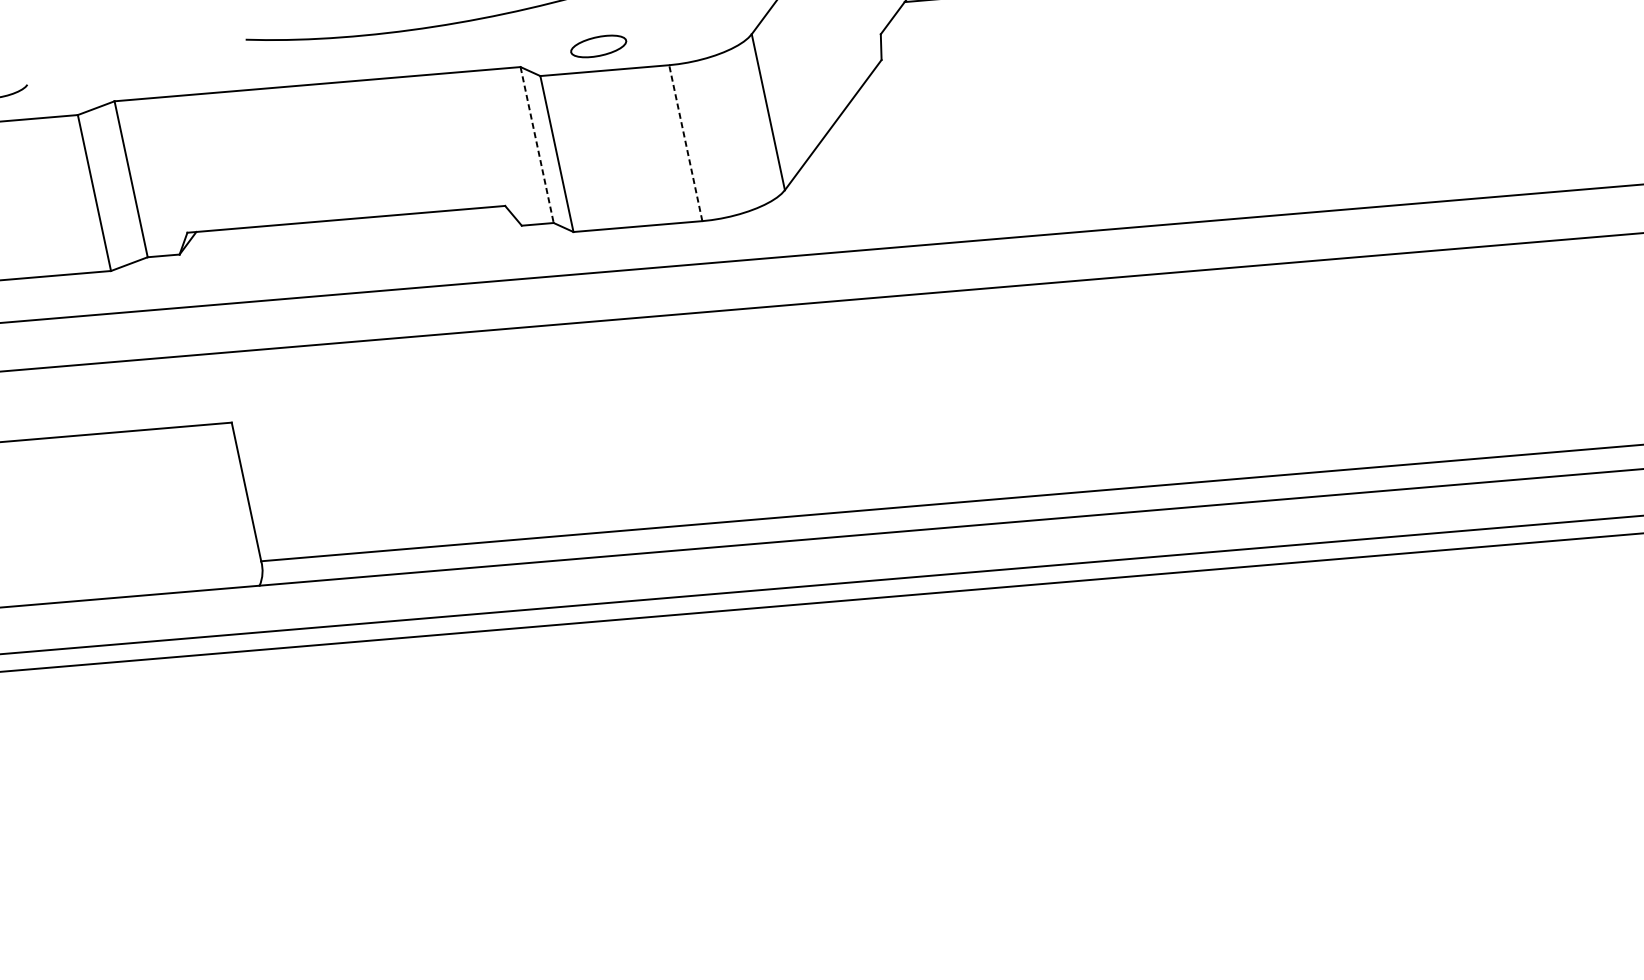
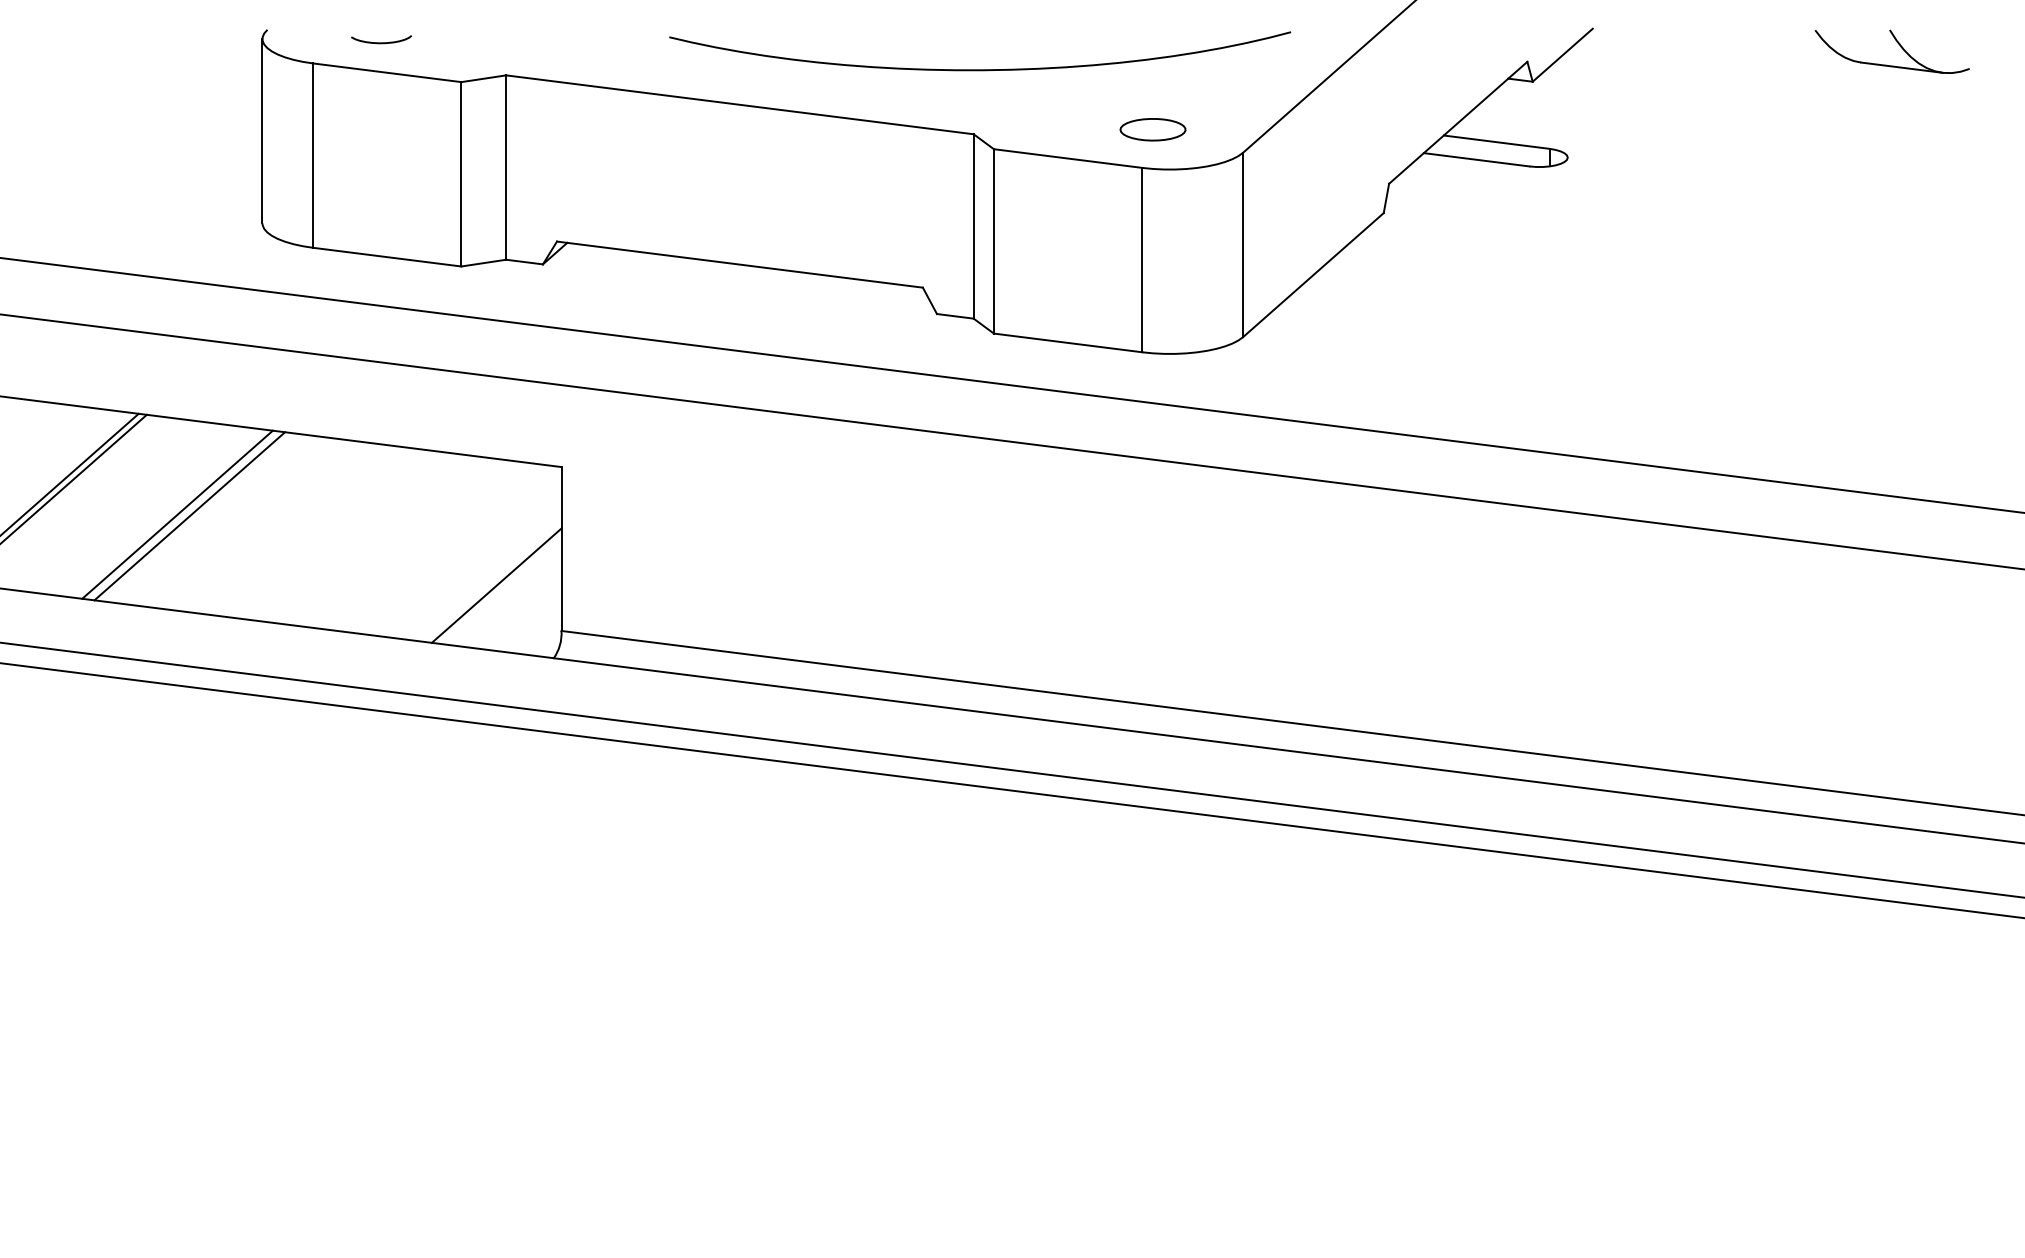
part: (598, 46) -> (1152, 129), moved
line: (685, 142) -> (1142, 259), dashed -> solid
line: (536, 145) -> (973, 226), dashed -> solid
line: (198, 534) -> (496, 585), added

